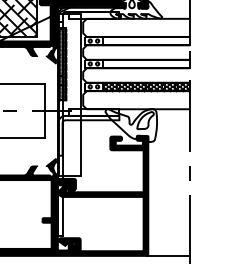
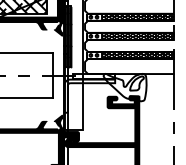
hatch: (146, 41) -> (137, 17), added
hatch: (146, 63) -> (137, 35), added

